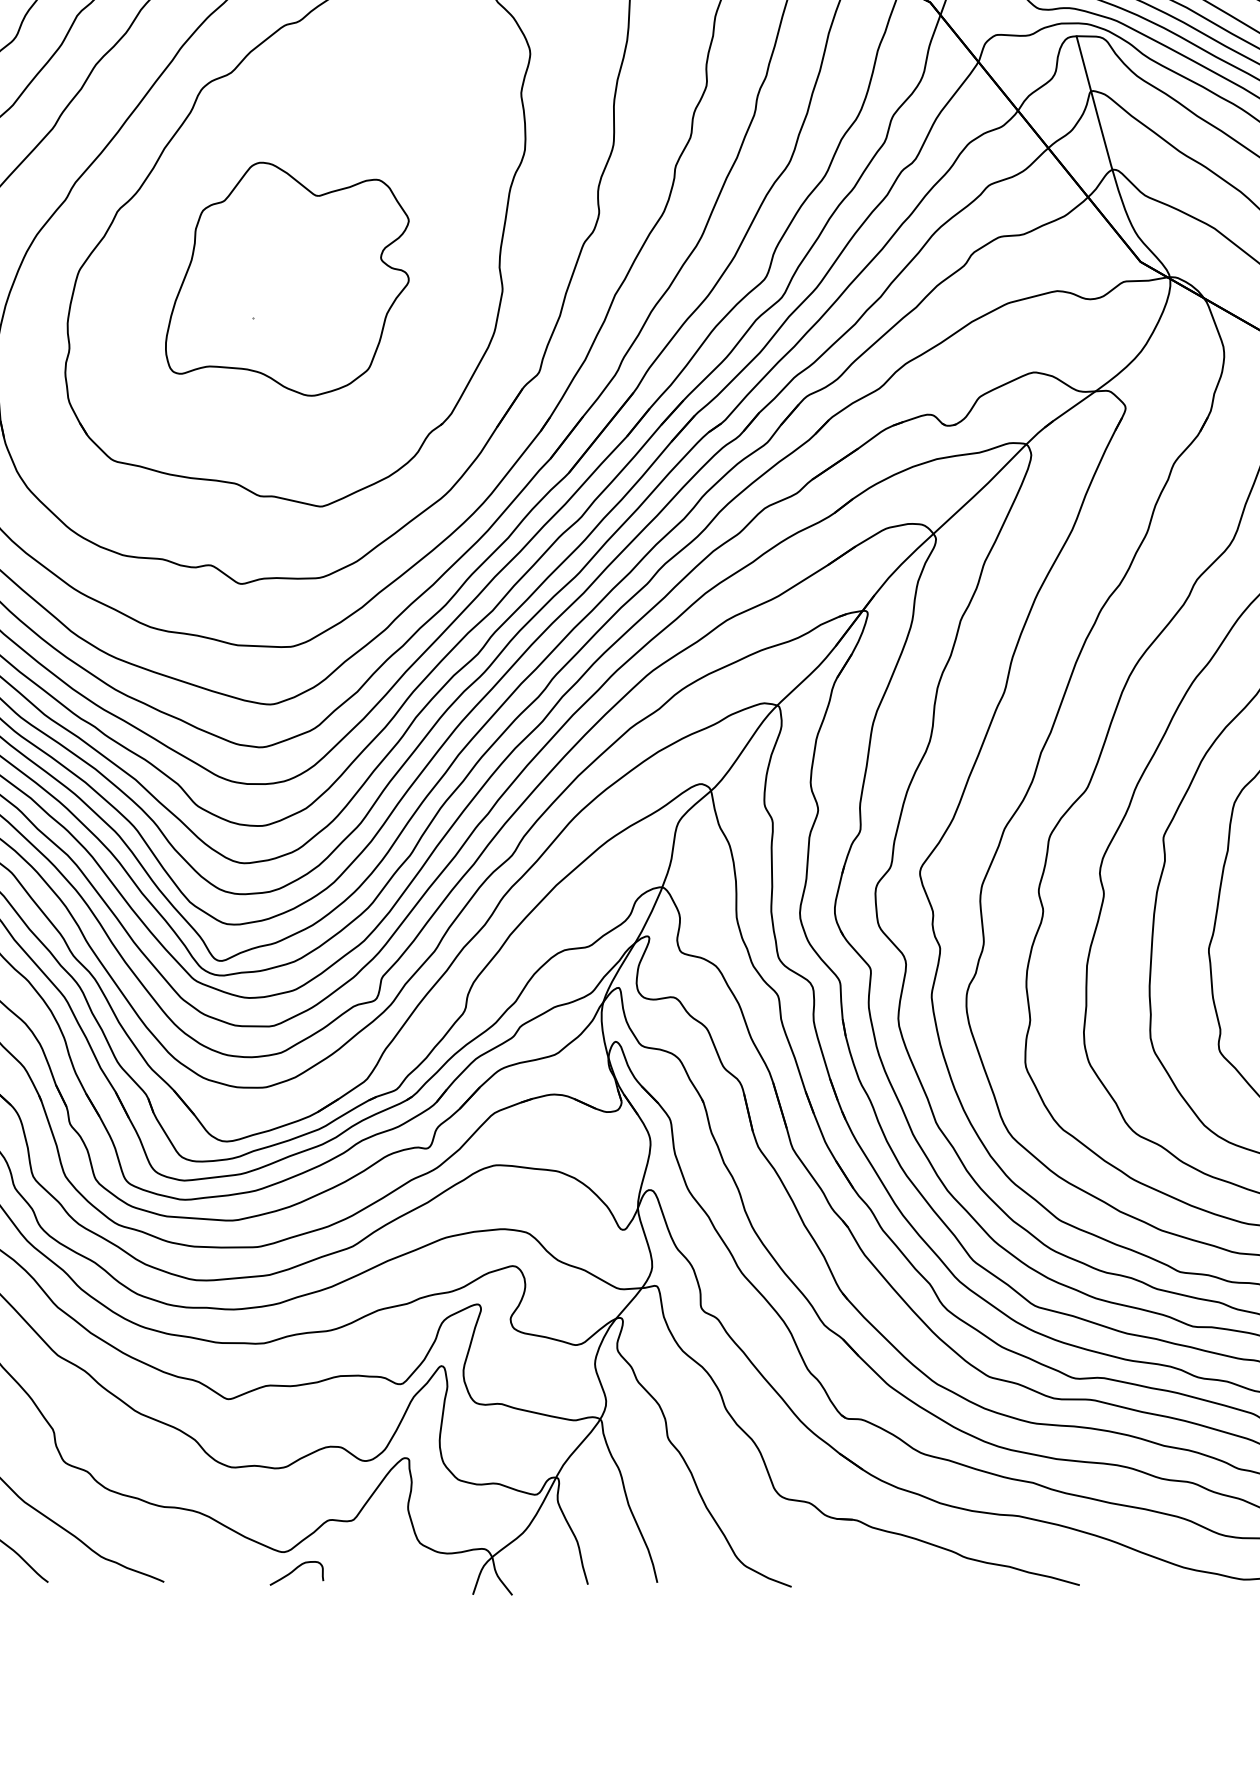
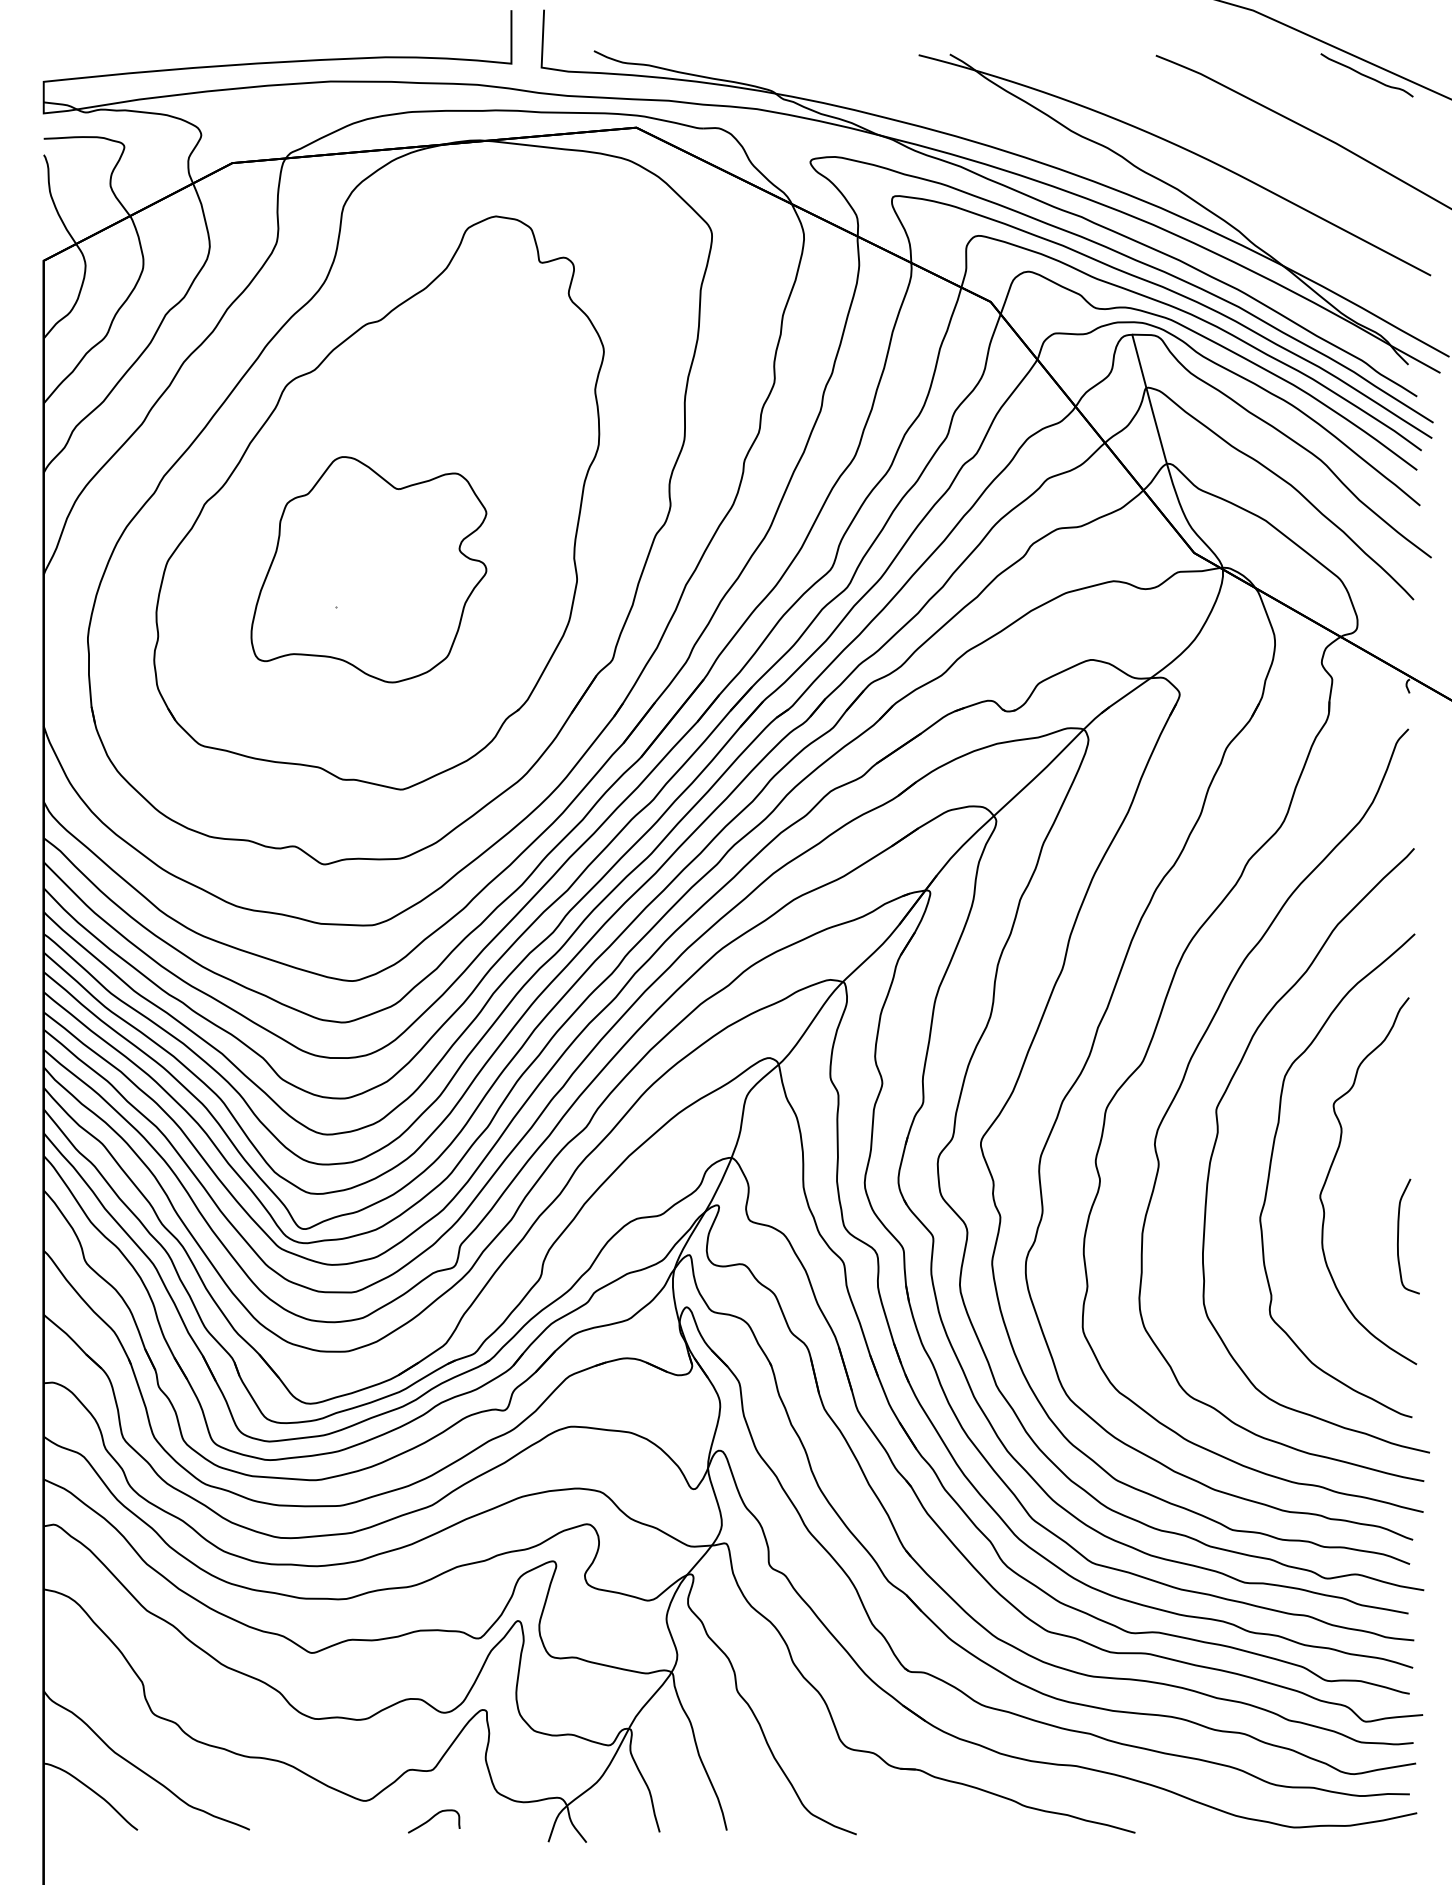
curve: (295, 1570) -> (432, 1818), moved

